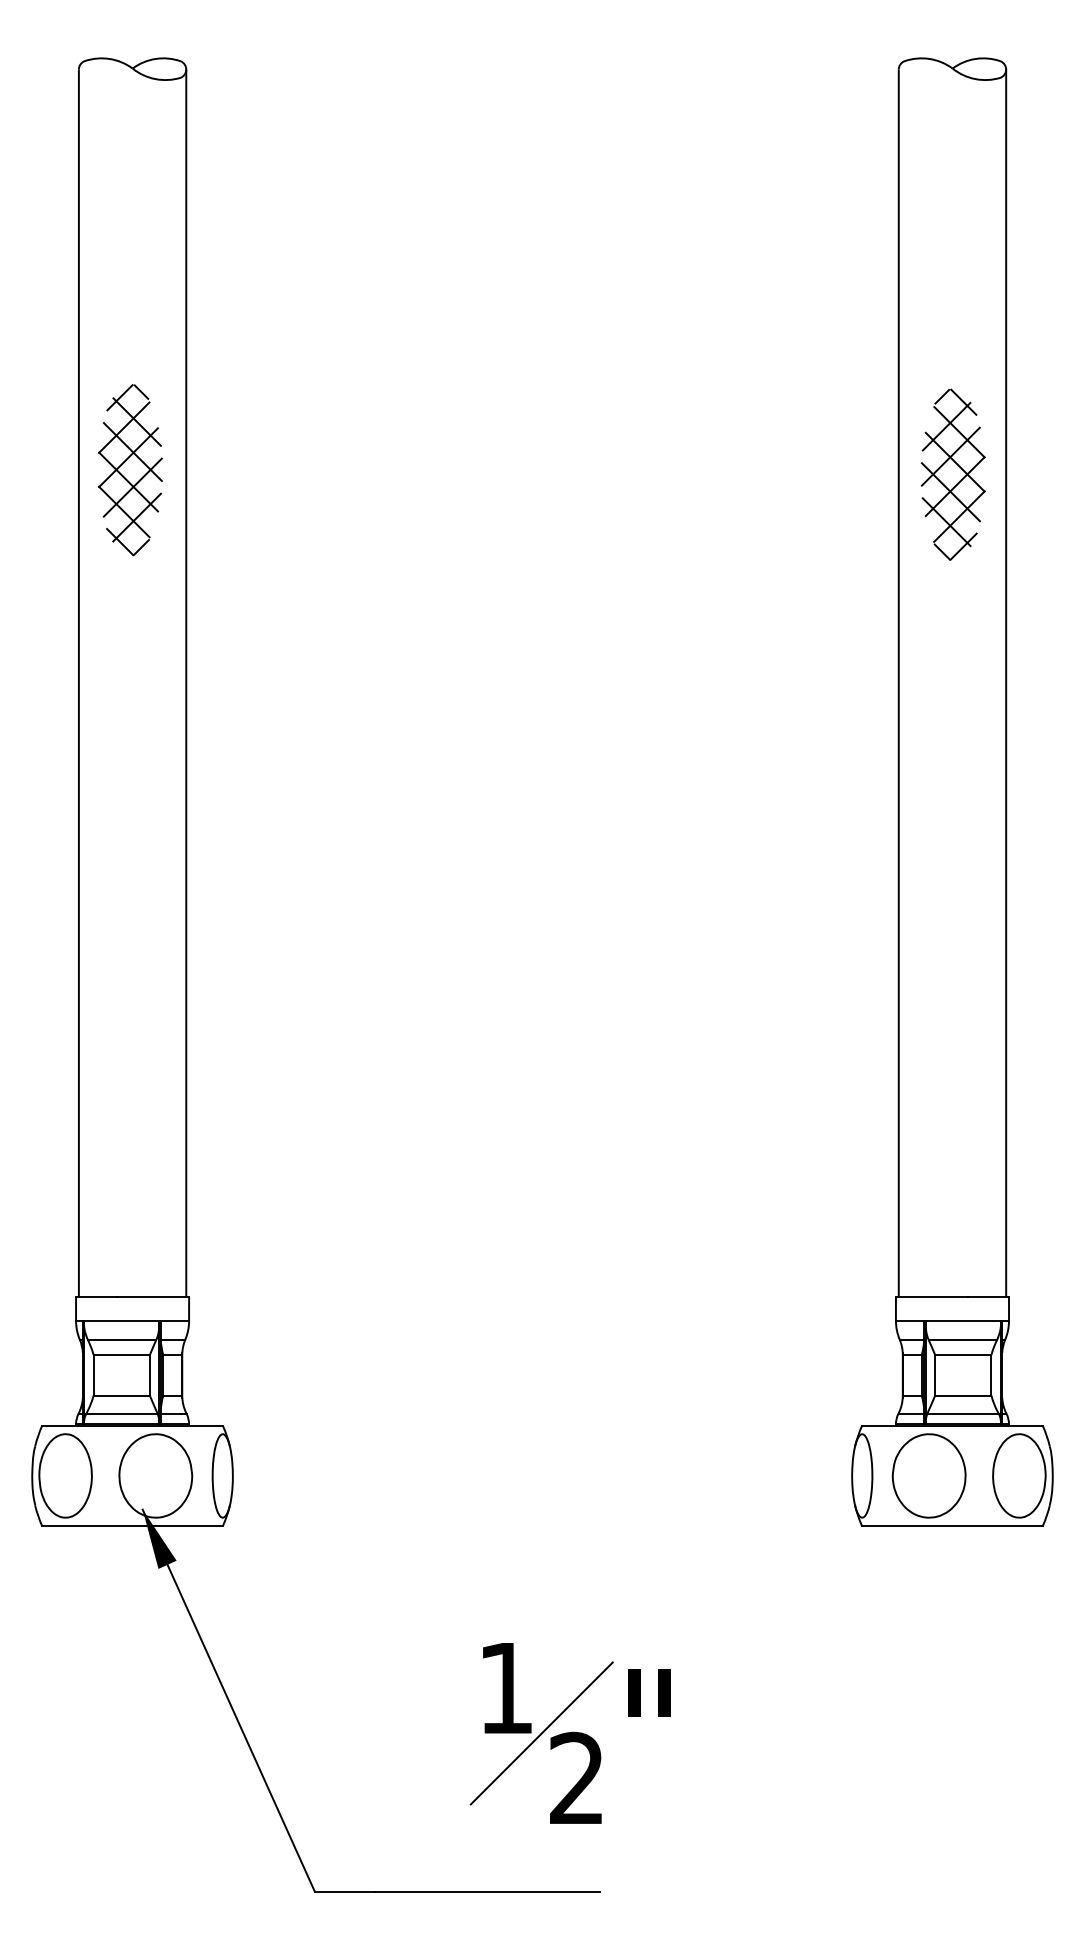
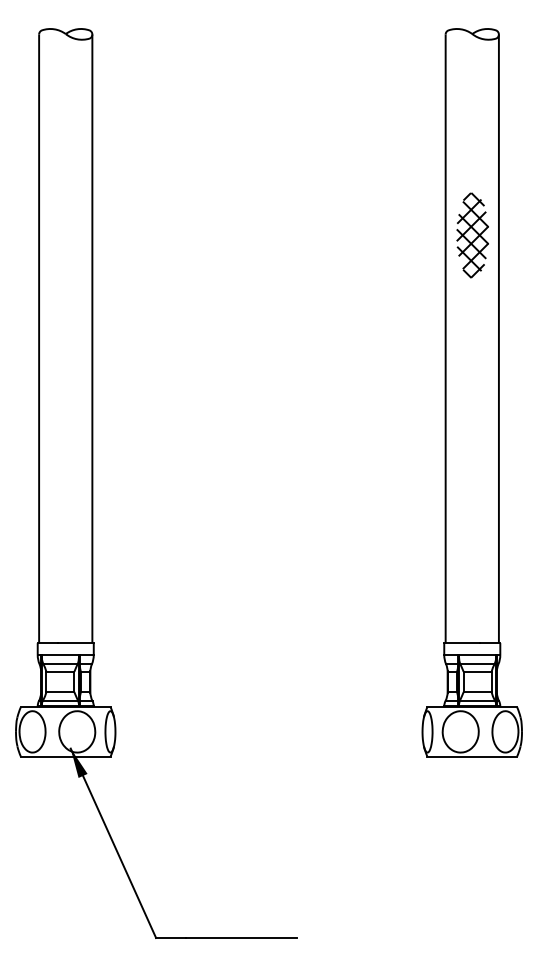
part: (130, 468) -> (64, 232), size x0.6
part: (569, 1733) -> (282, 859), removed

